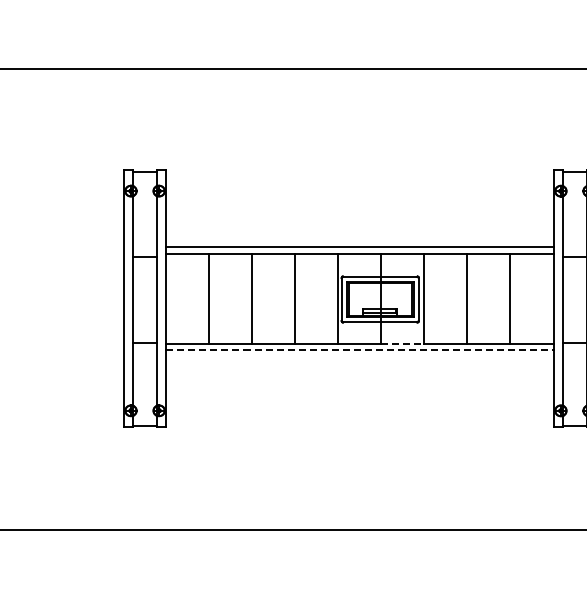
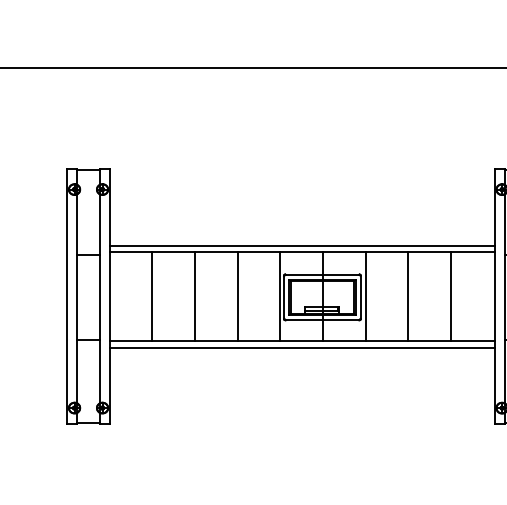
line: (402, 343) -> (344, 341), dashed -> solid
line: (360, 350) -> (302, 348), dashed -> solid

